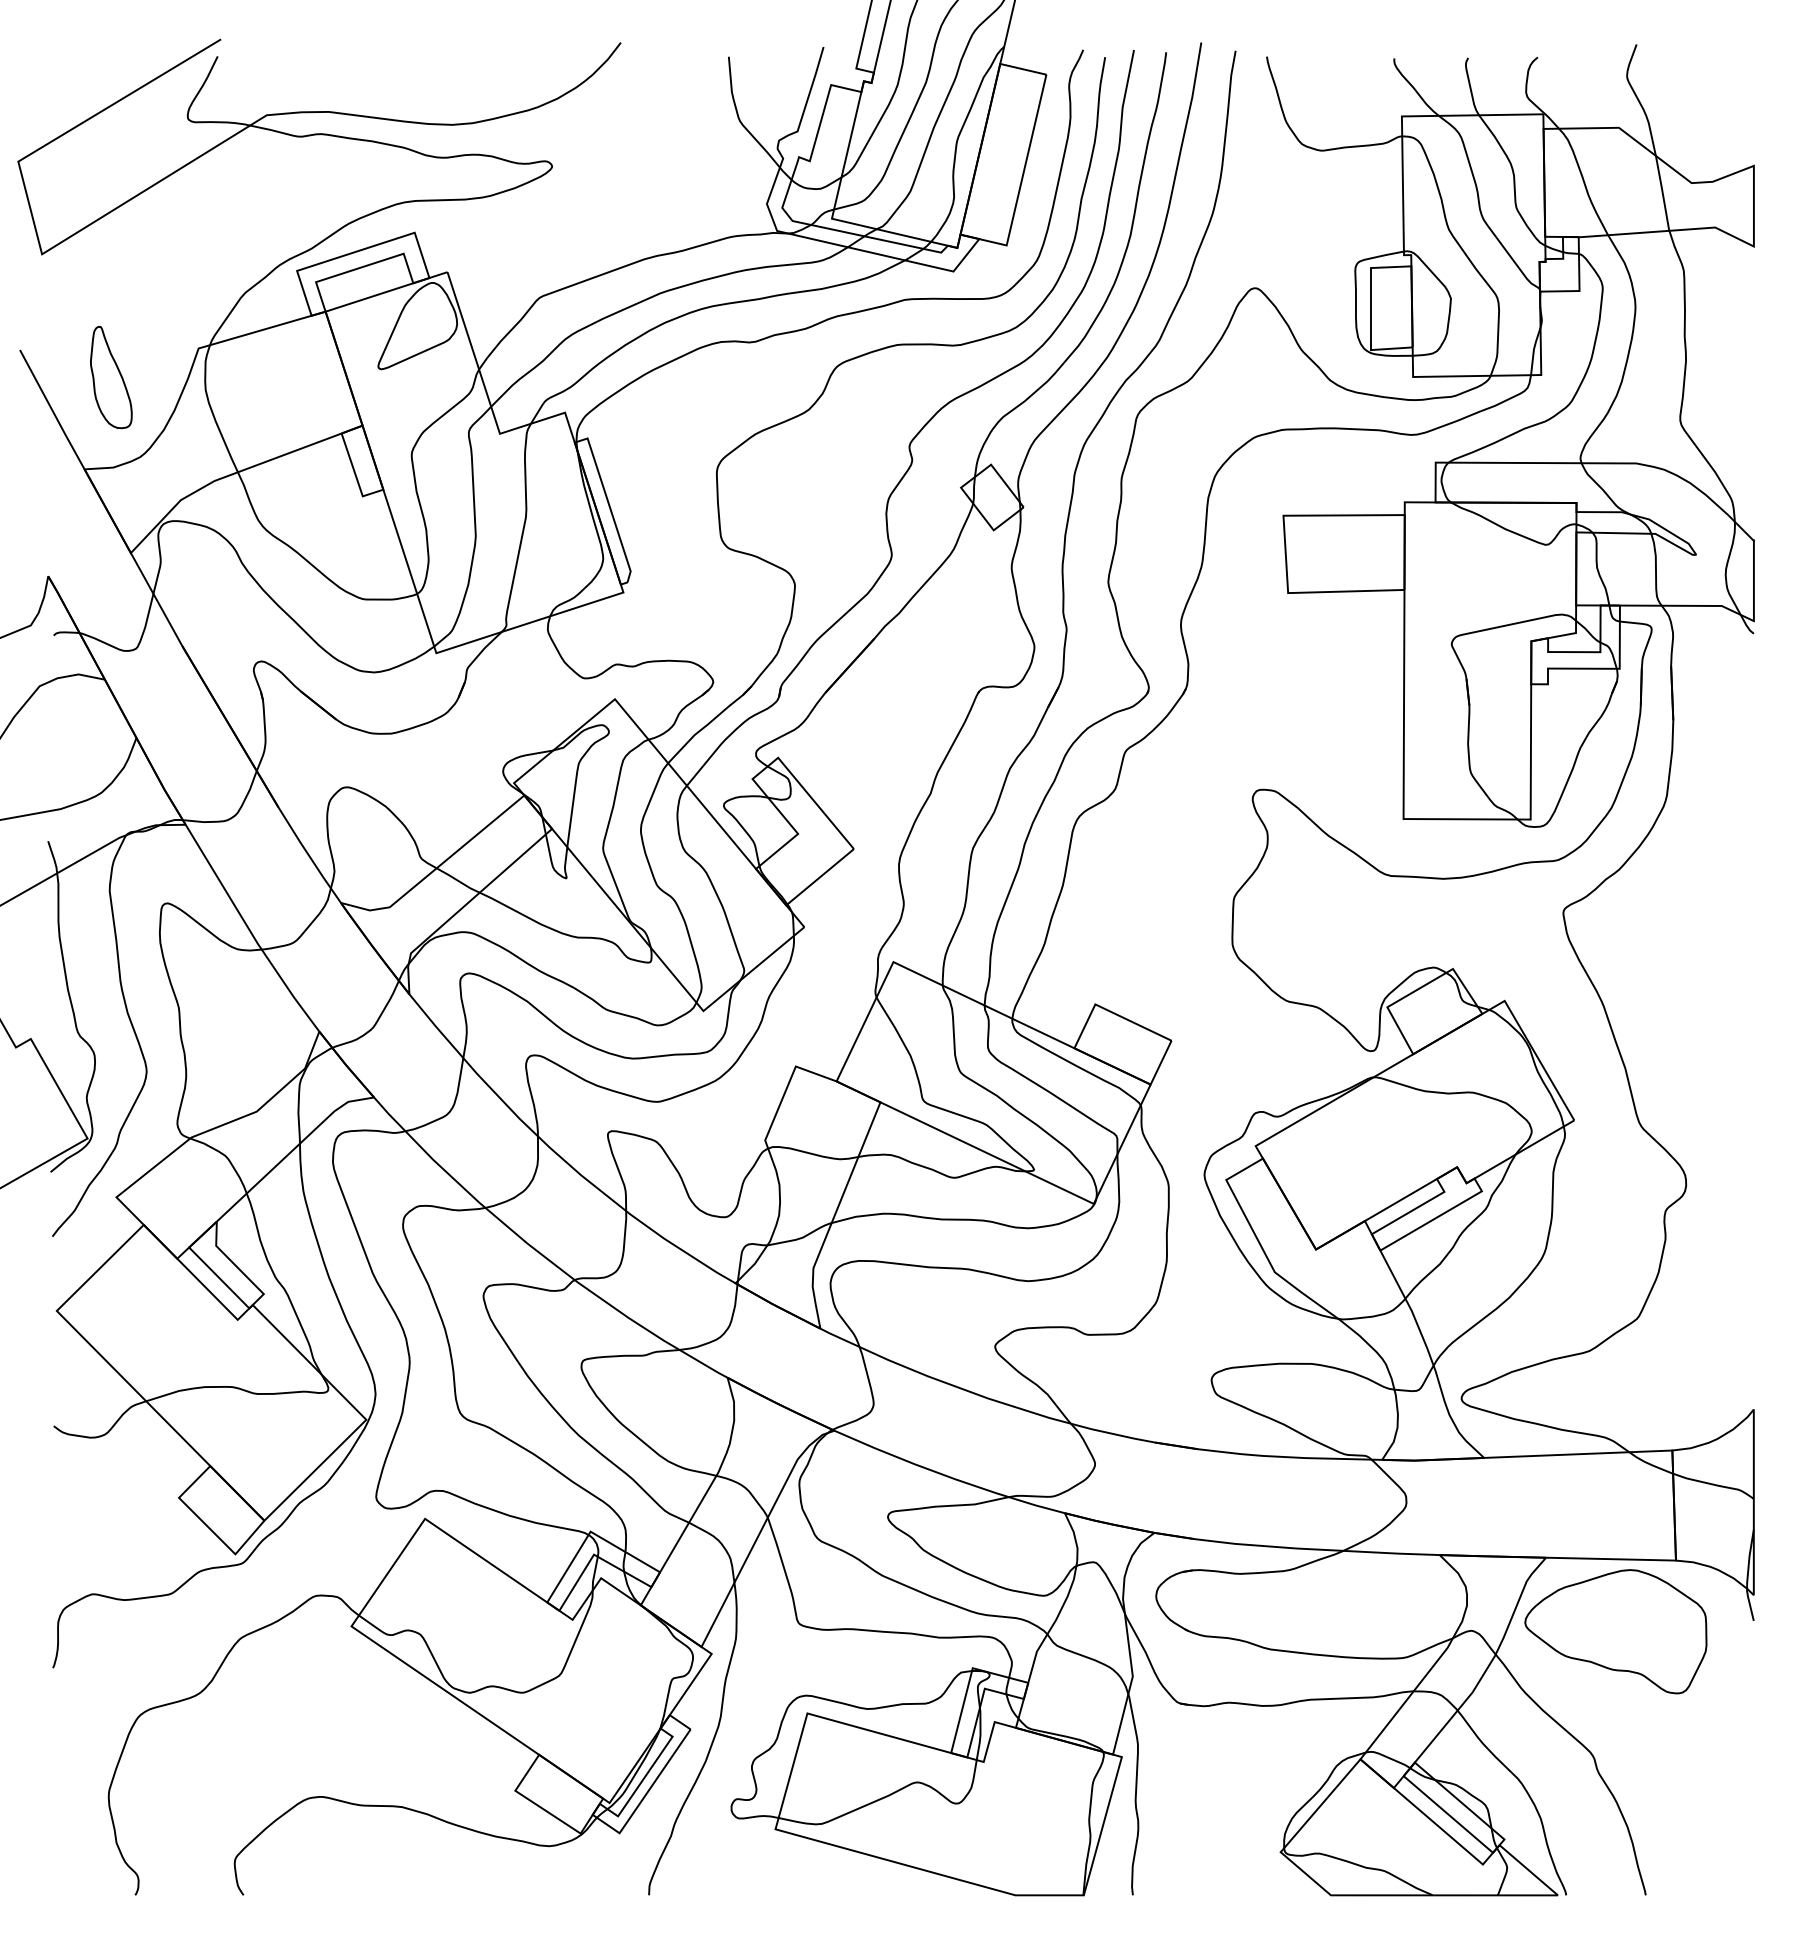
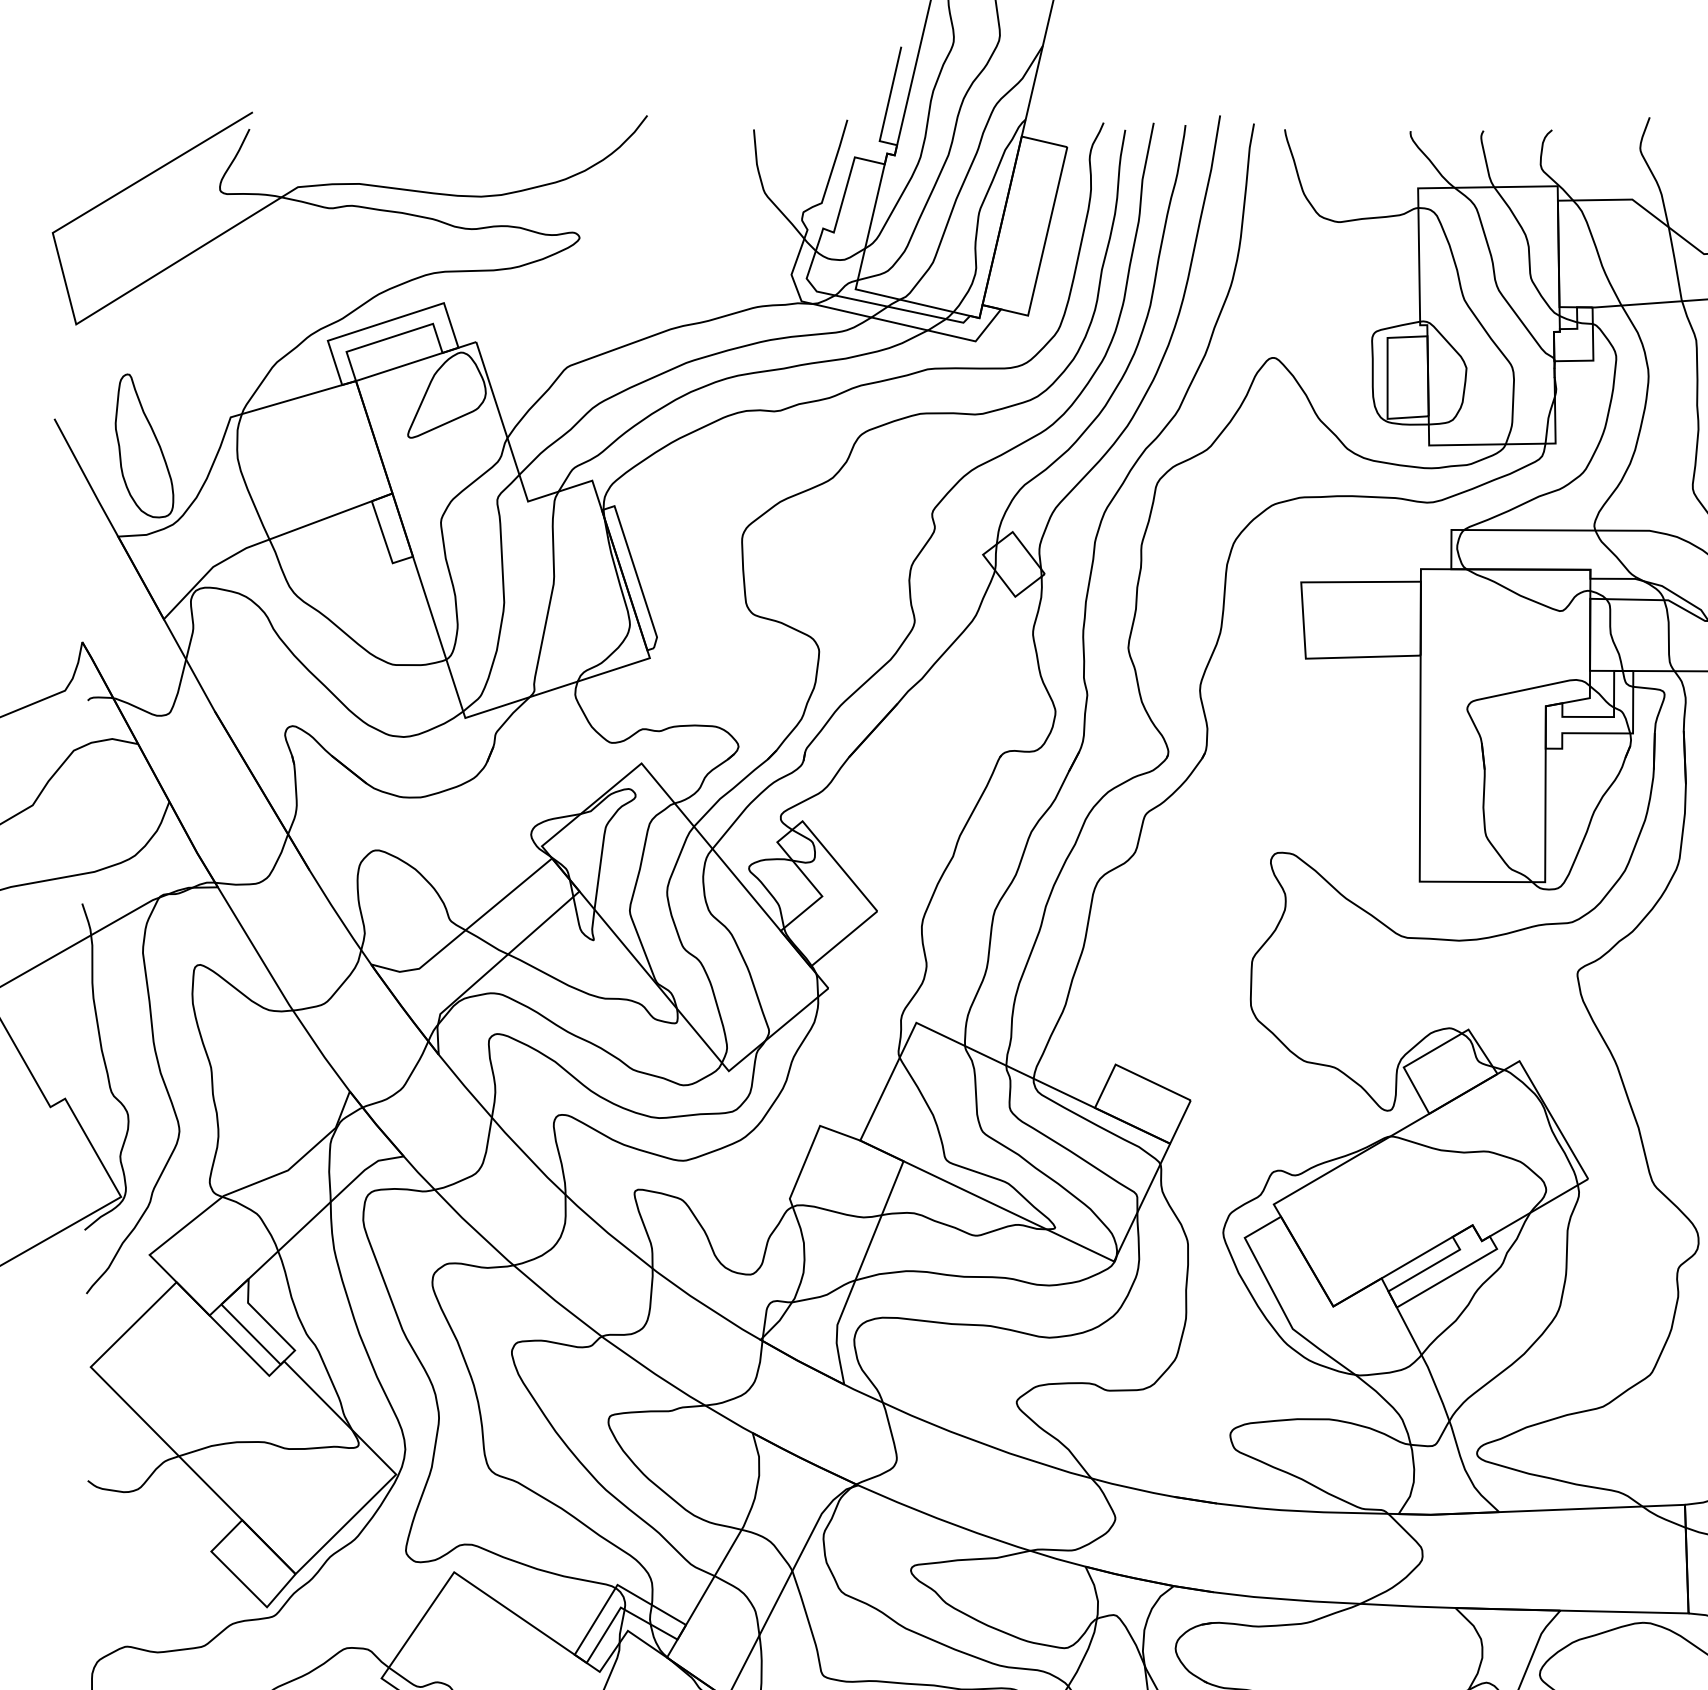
part: (111, 377) -> (144, 445), size x1.43

